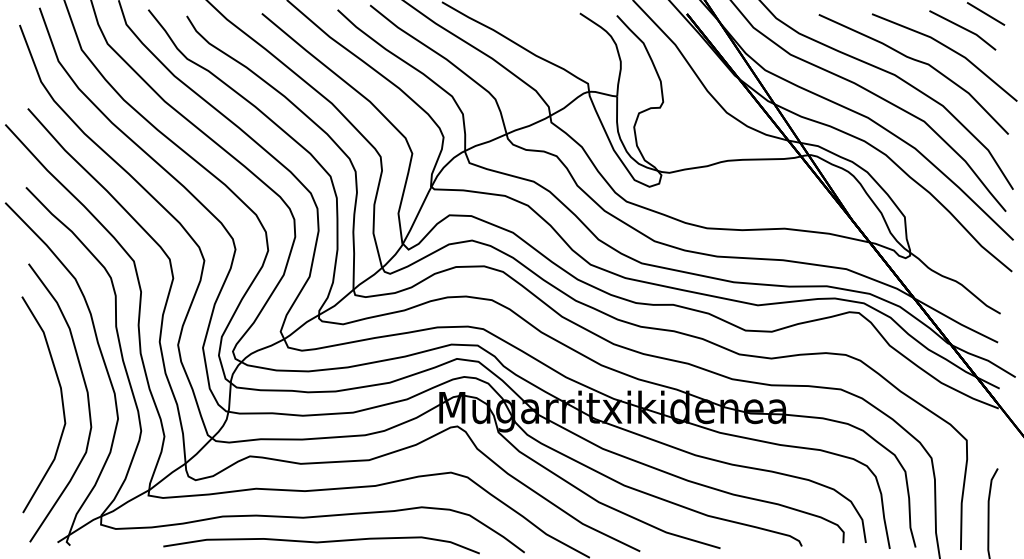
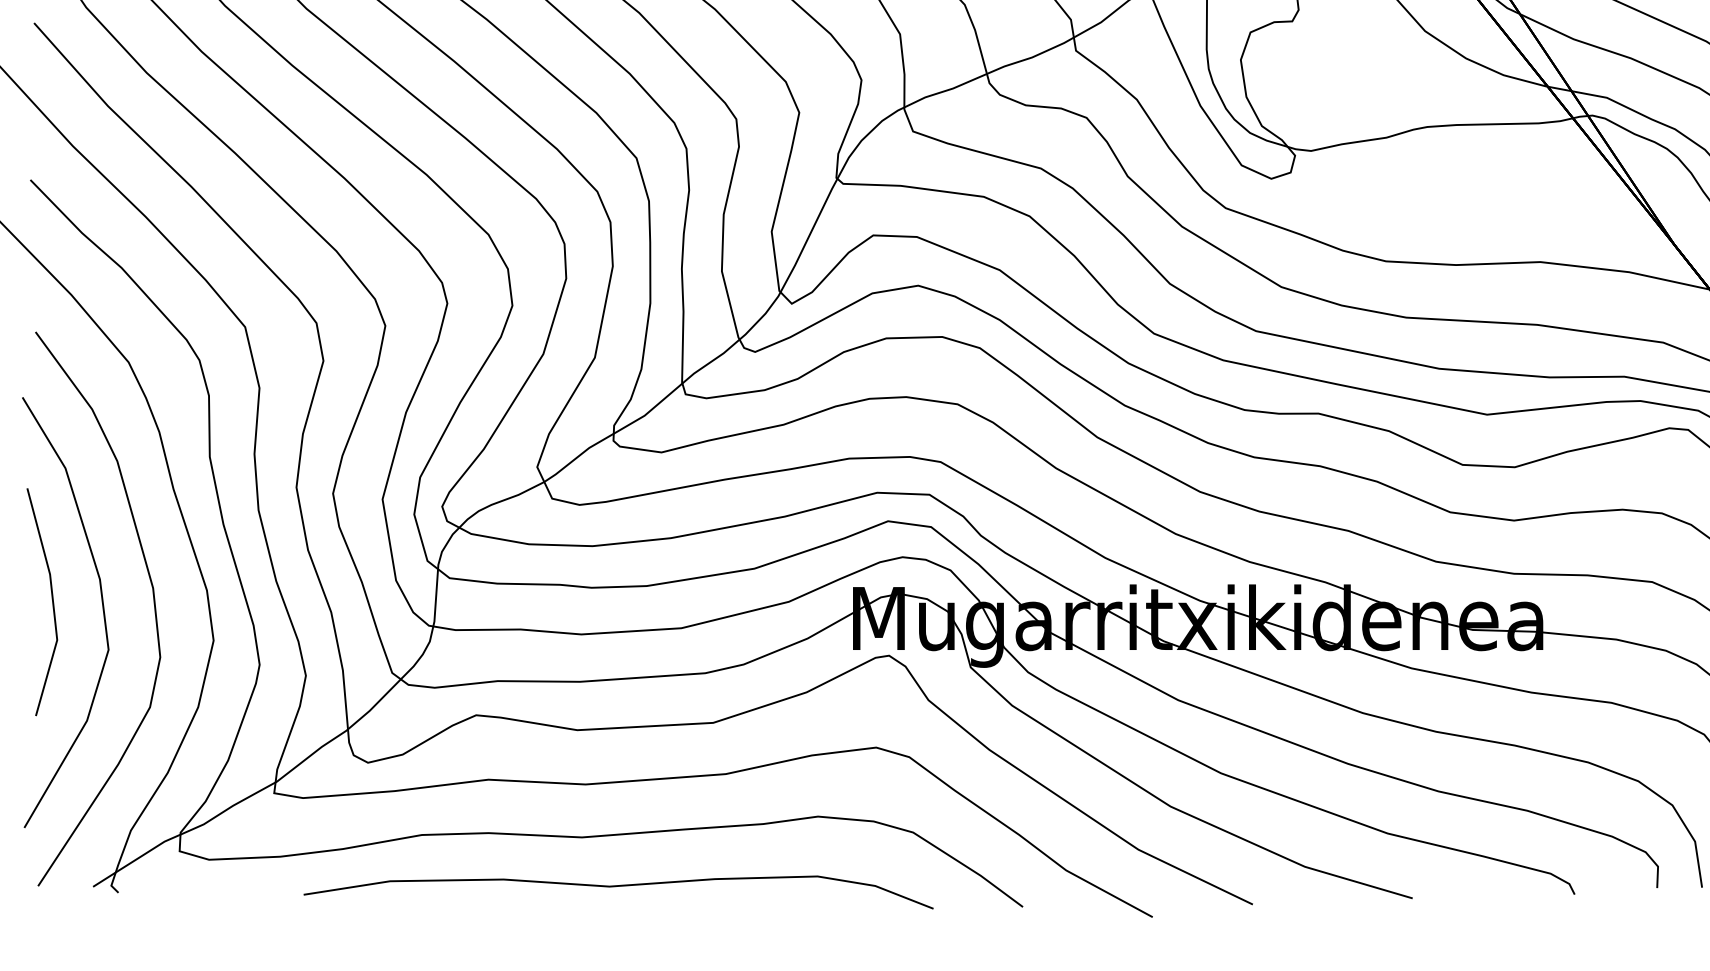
line: (36, 399) -> (51, 602), added

